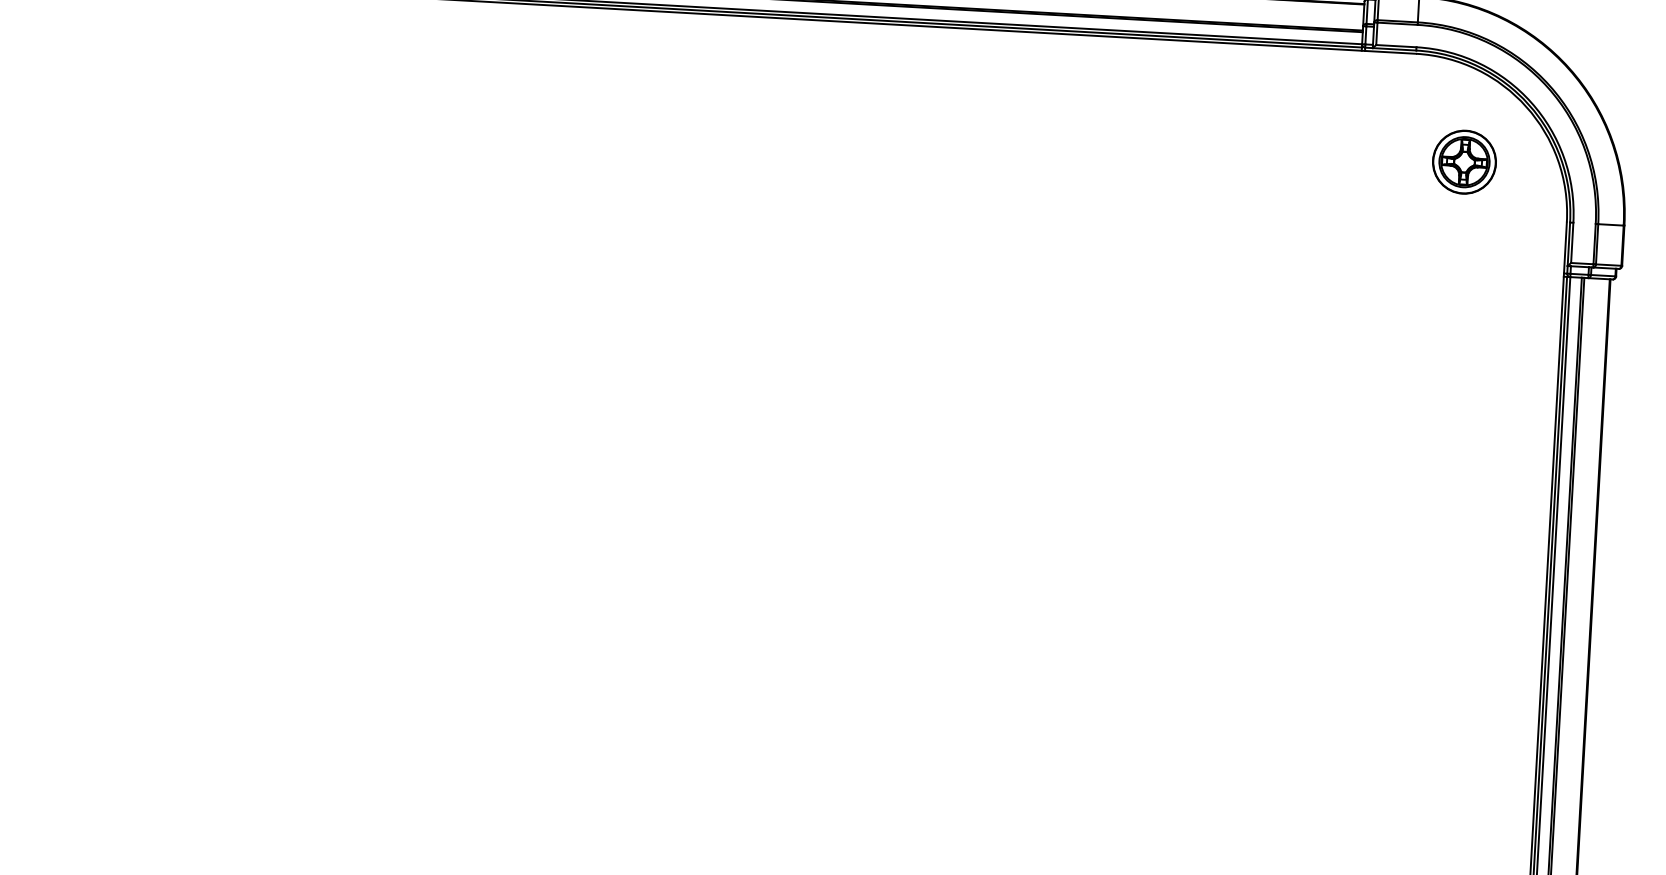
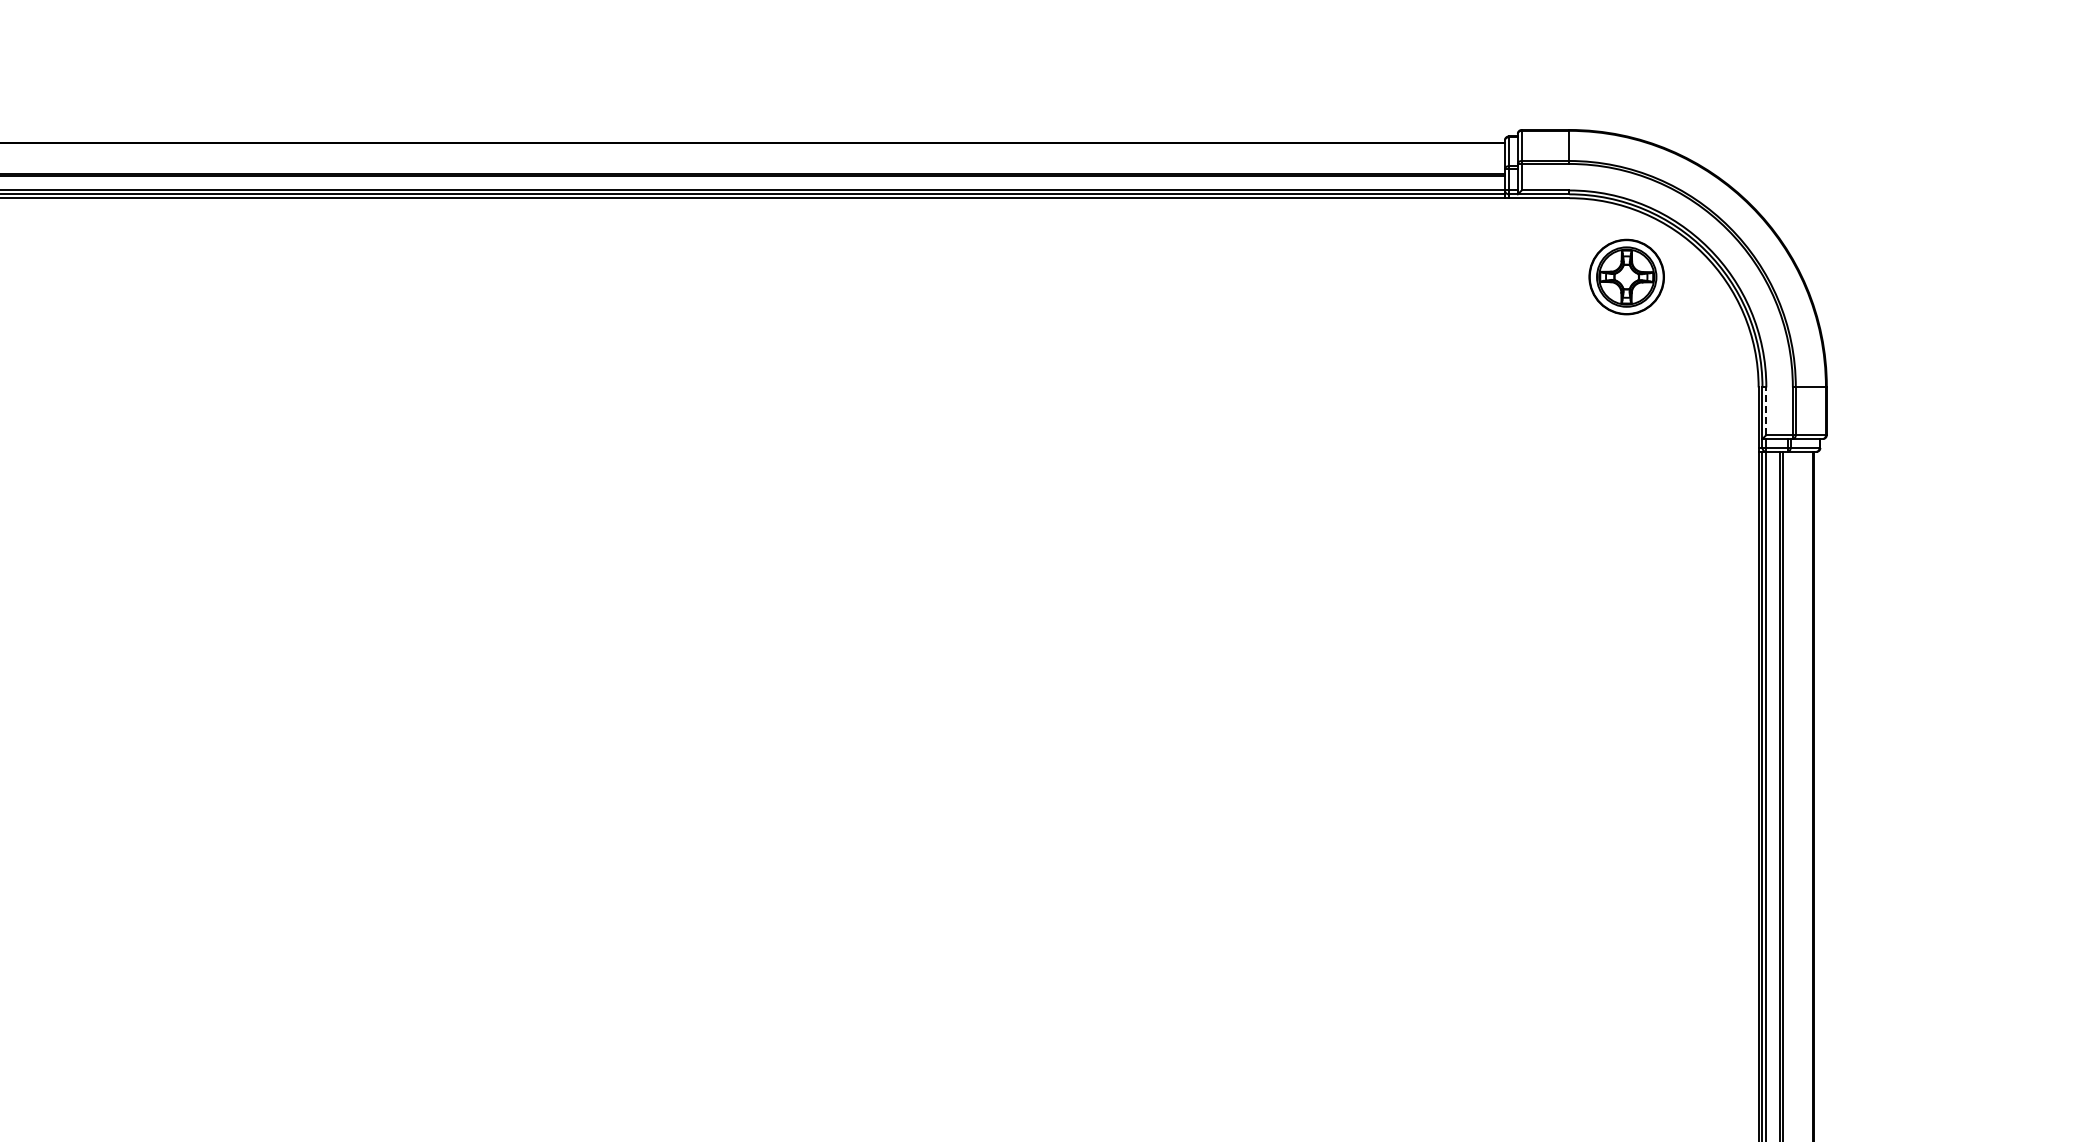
part: (1464, 161) -> (1626, 276), moved
line: (1572, 243) -> (1766, 411), solid -> dashed

